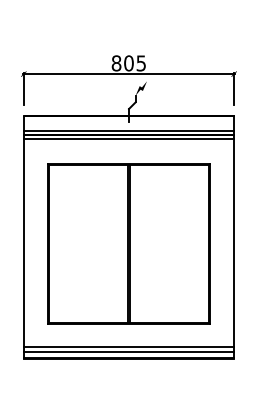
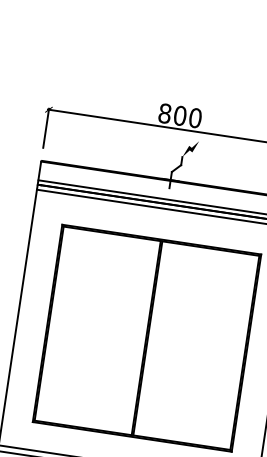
text: (141, 63) -> (195, 118), 805 -> 800

